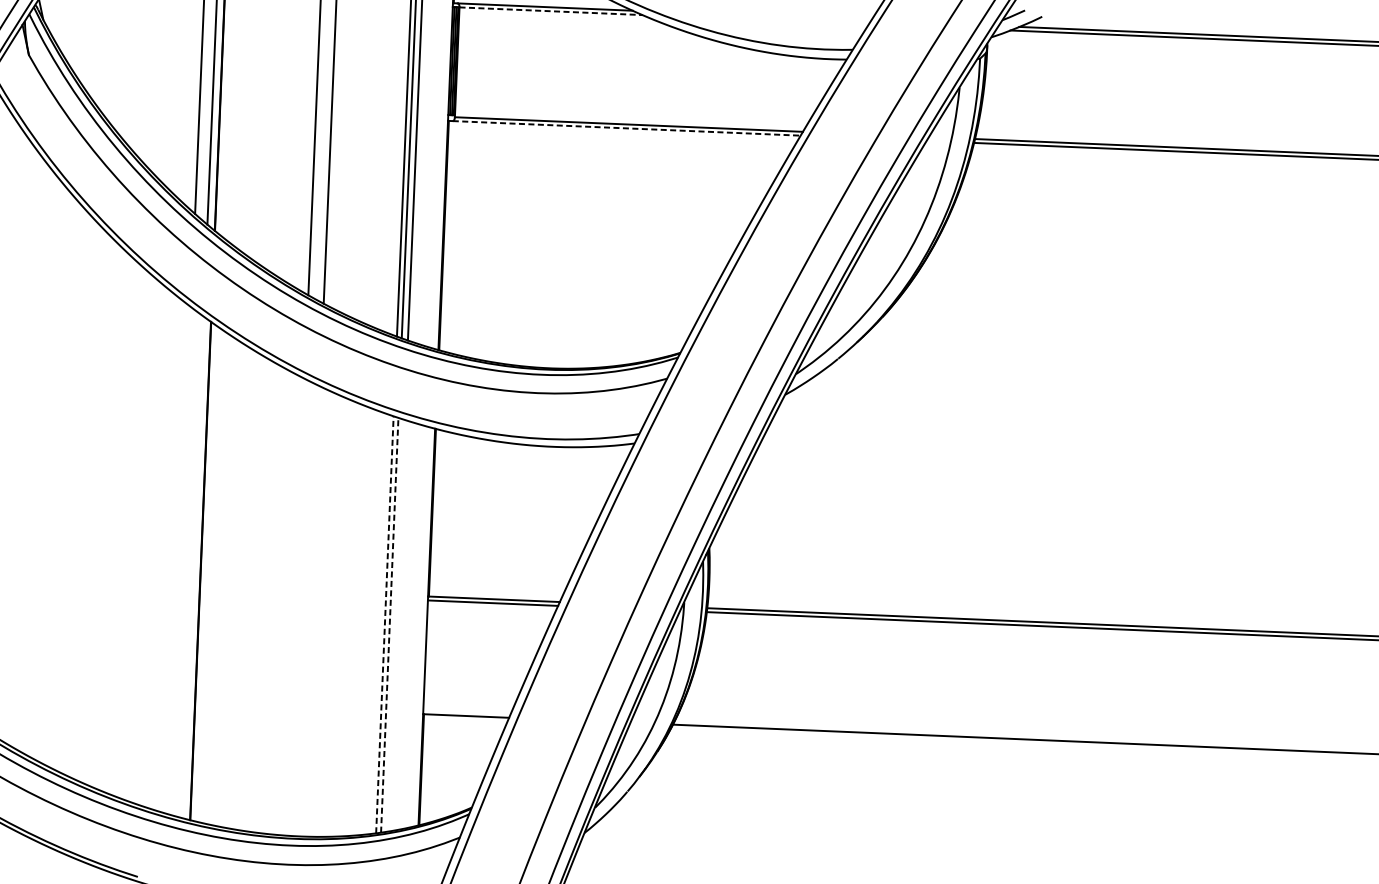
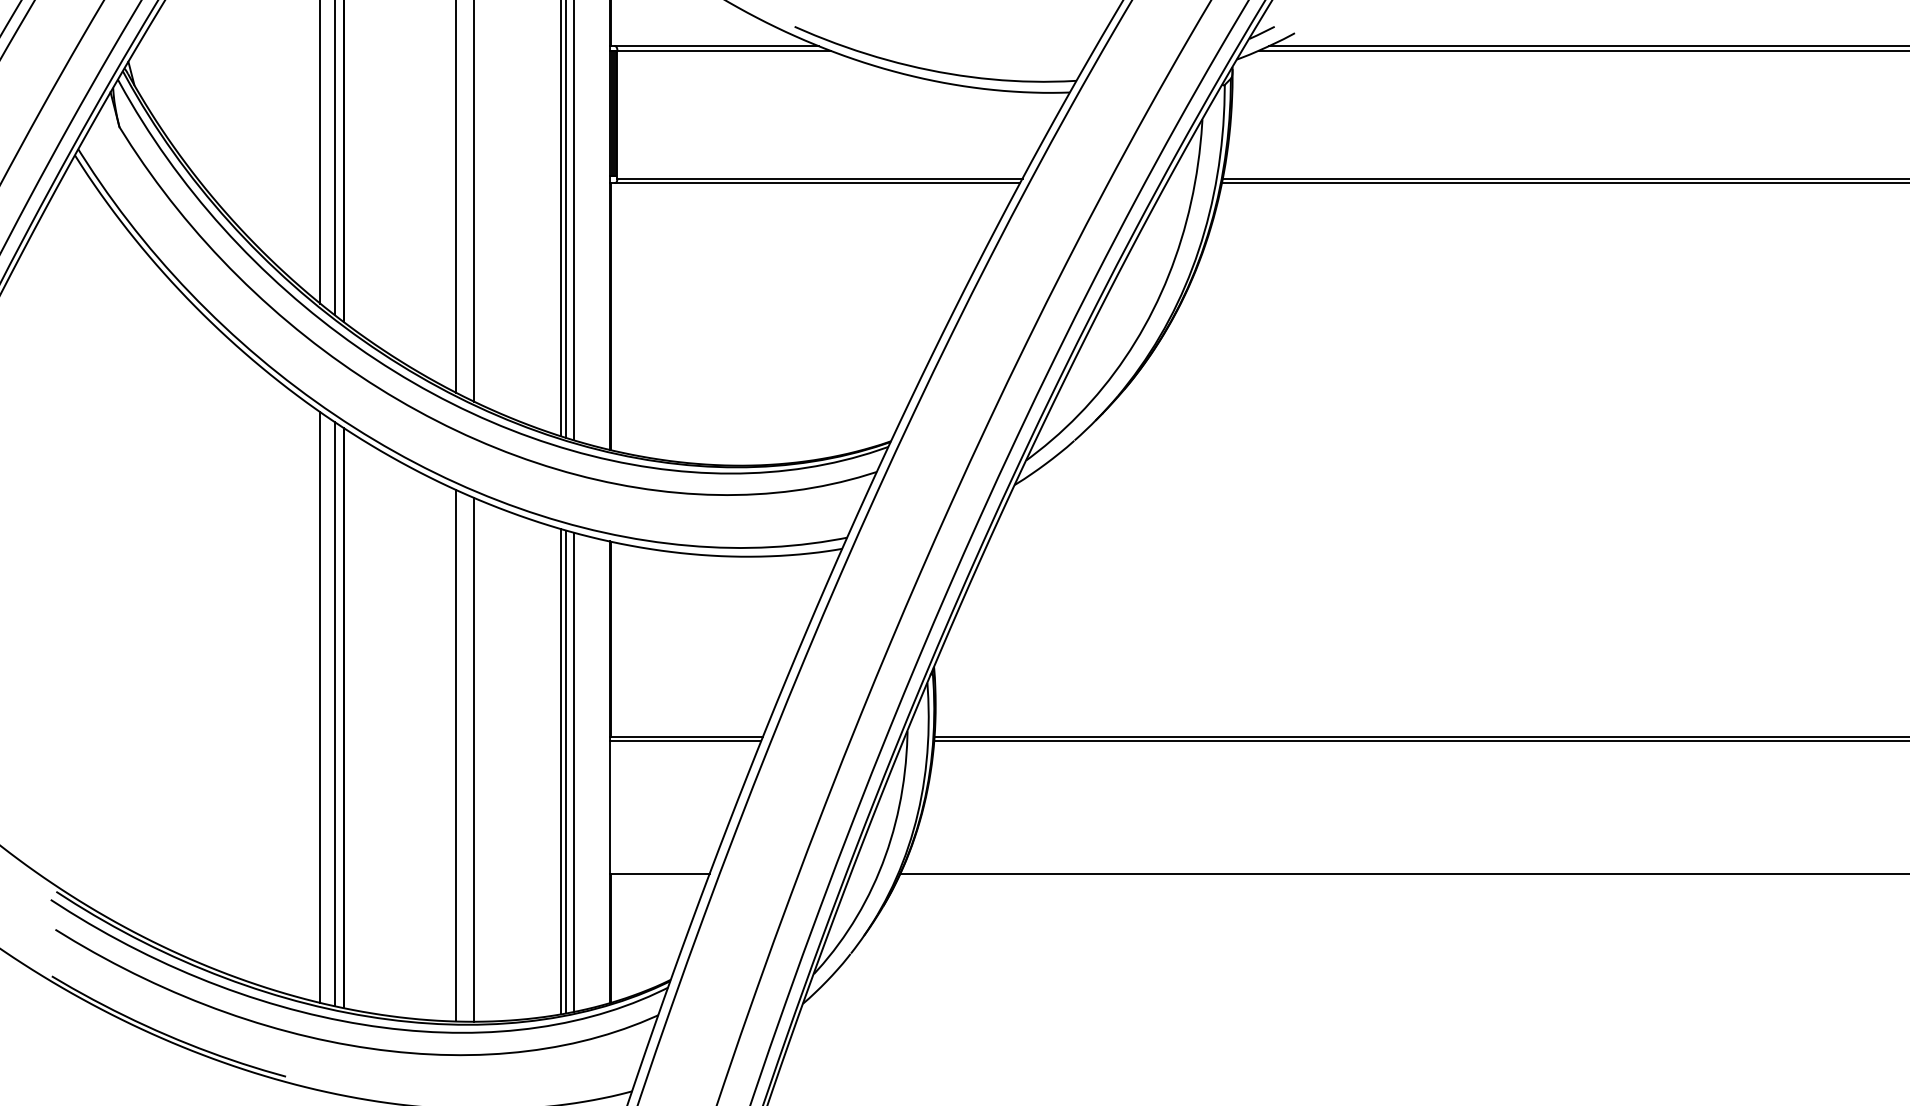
line: (550, 11) -> (723, 50), dashed -> solid
line: (627, 128) -> (818, 183), dashed -> solid
line: (180, 560) -> (320, 707), added
line: (193, 567) -> (335, 714), added
line: (295, 607) -> (455, 755), added
line: (311, 611) -> (474, 759), added
line: (384, 624) -> (560, 771), dashed -> solid
line: (389, 624) -> (566, 771), dashed -> solid
line: (395, 625) -> (573, 771), added

